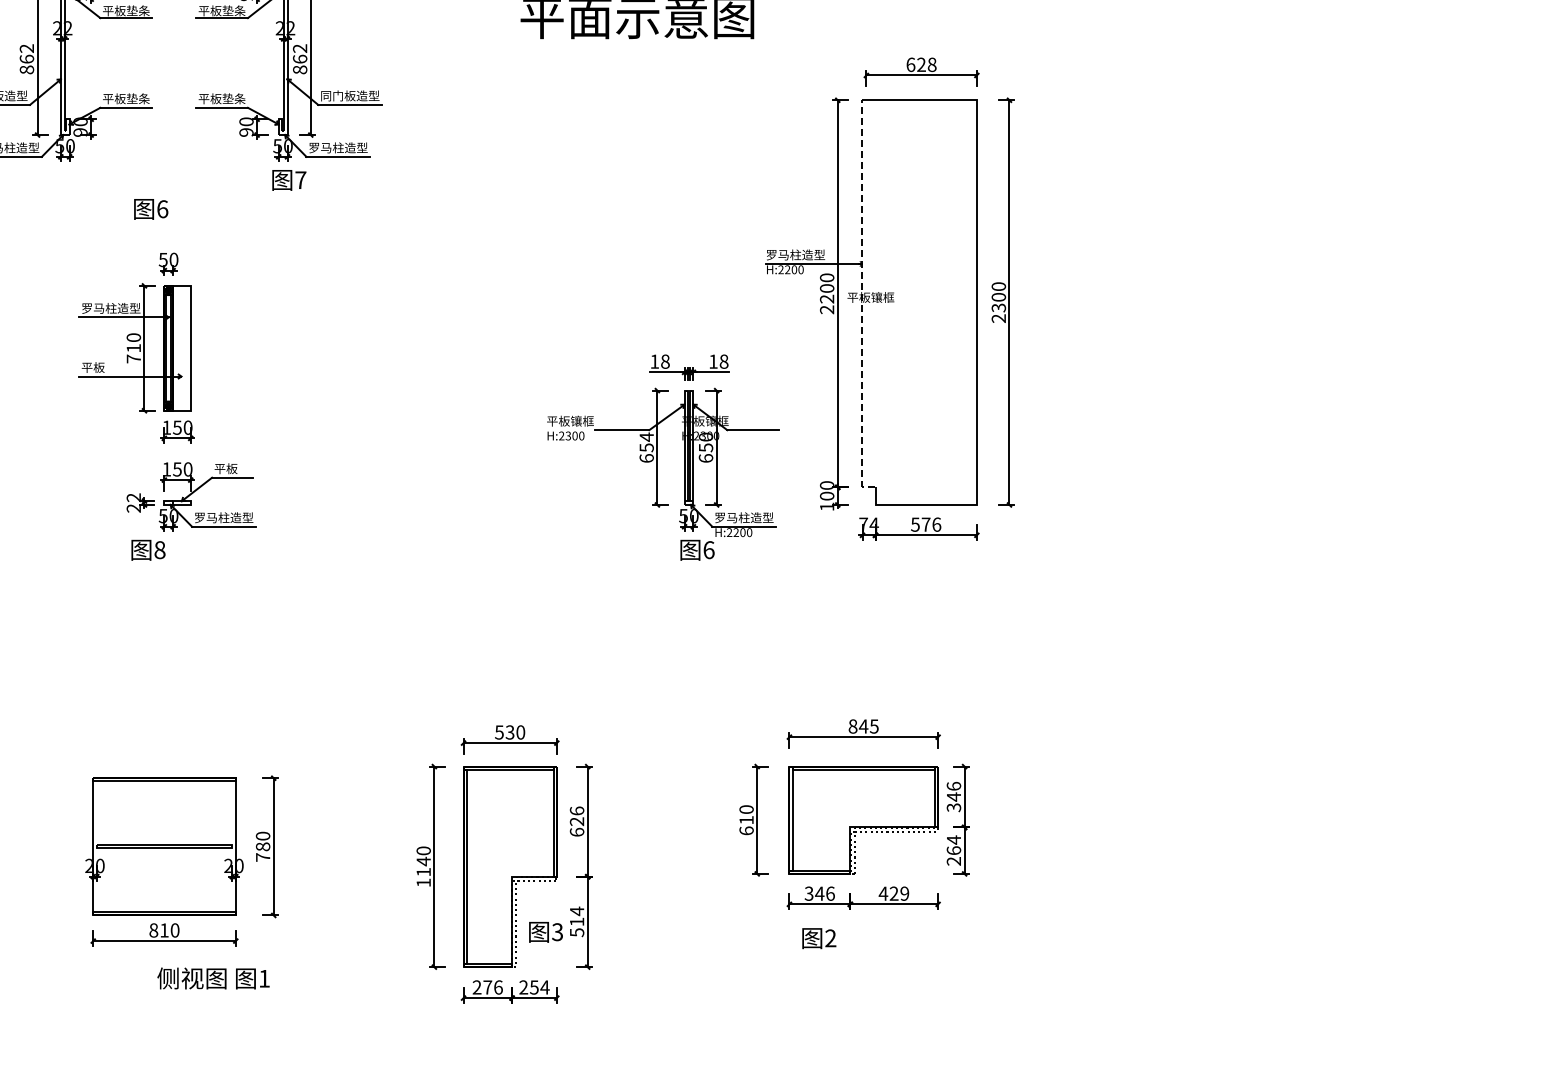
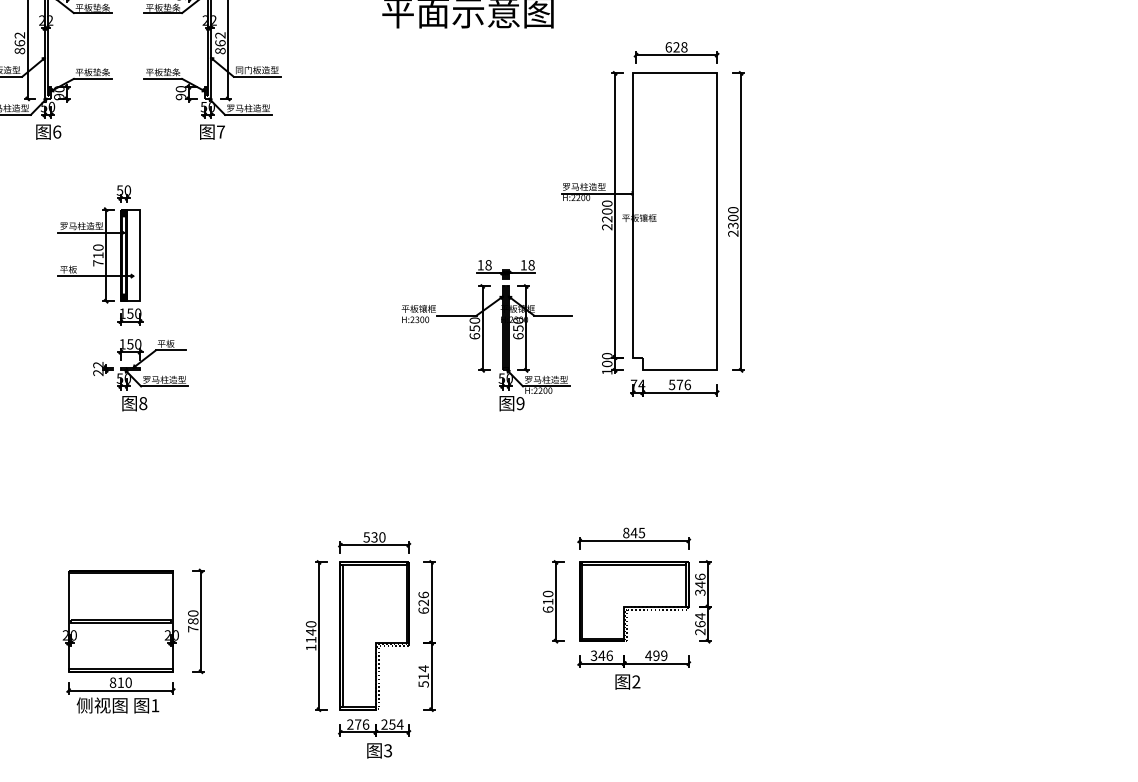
text: (151, 209) -> (48, 132), moved
line: (862, 298) -> (633, 218), dashed -> solid
text: (646, 436) -> (474, 320), 654 -> 650
text: (148, 549) -> (134, 403), moved
text: (708, 550) -> (520, 403), 6 -> 9
text: (893, 893) -> (655, 655), 429 -> 499
text: (545, 932) -> (379, 751), moved
text: (819, 938) -> (628, 682), moved
text: (213, 978) -> (117, 705), moved

